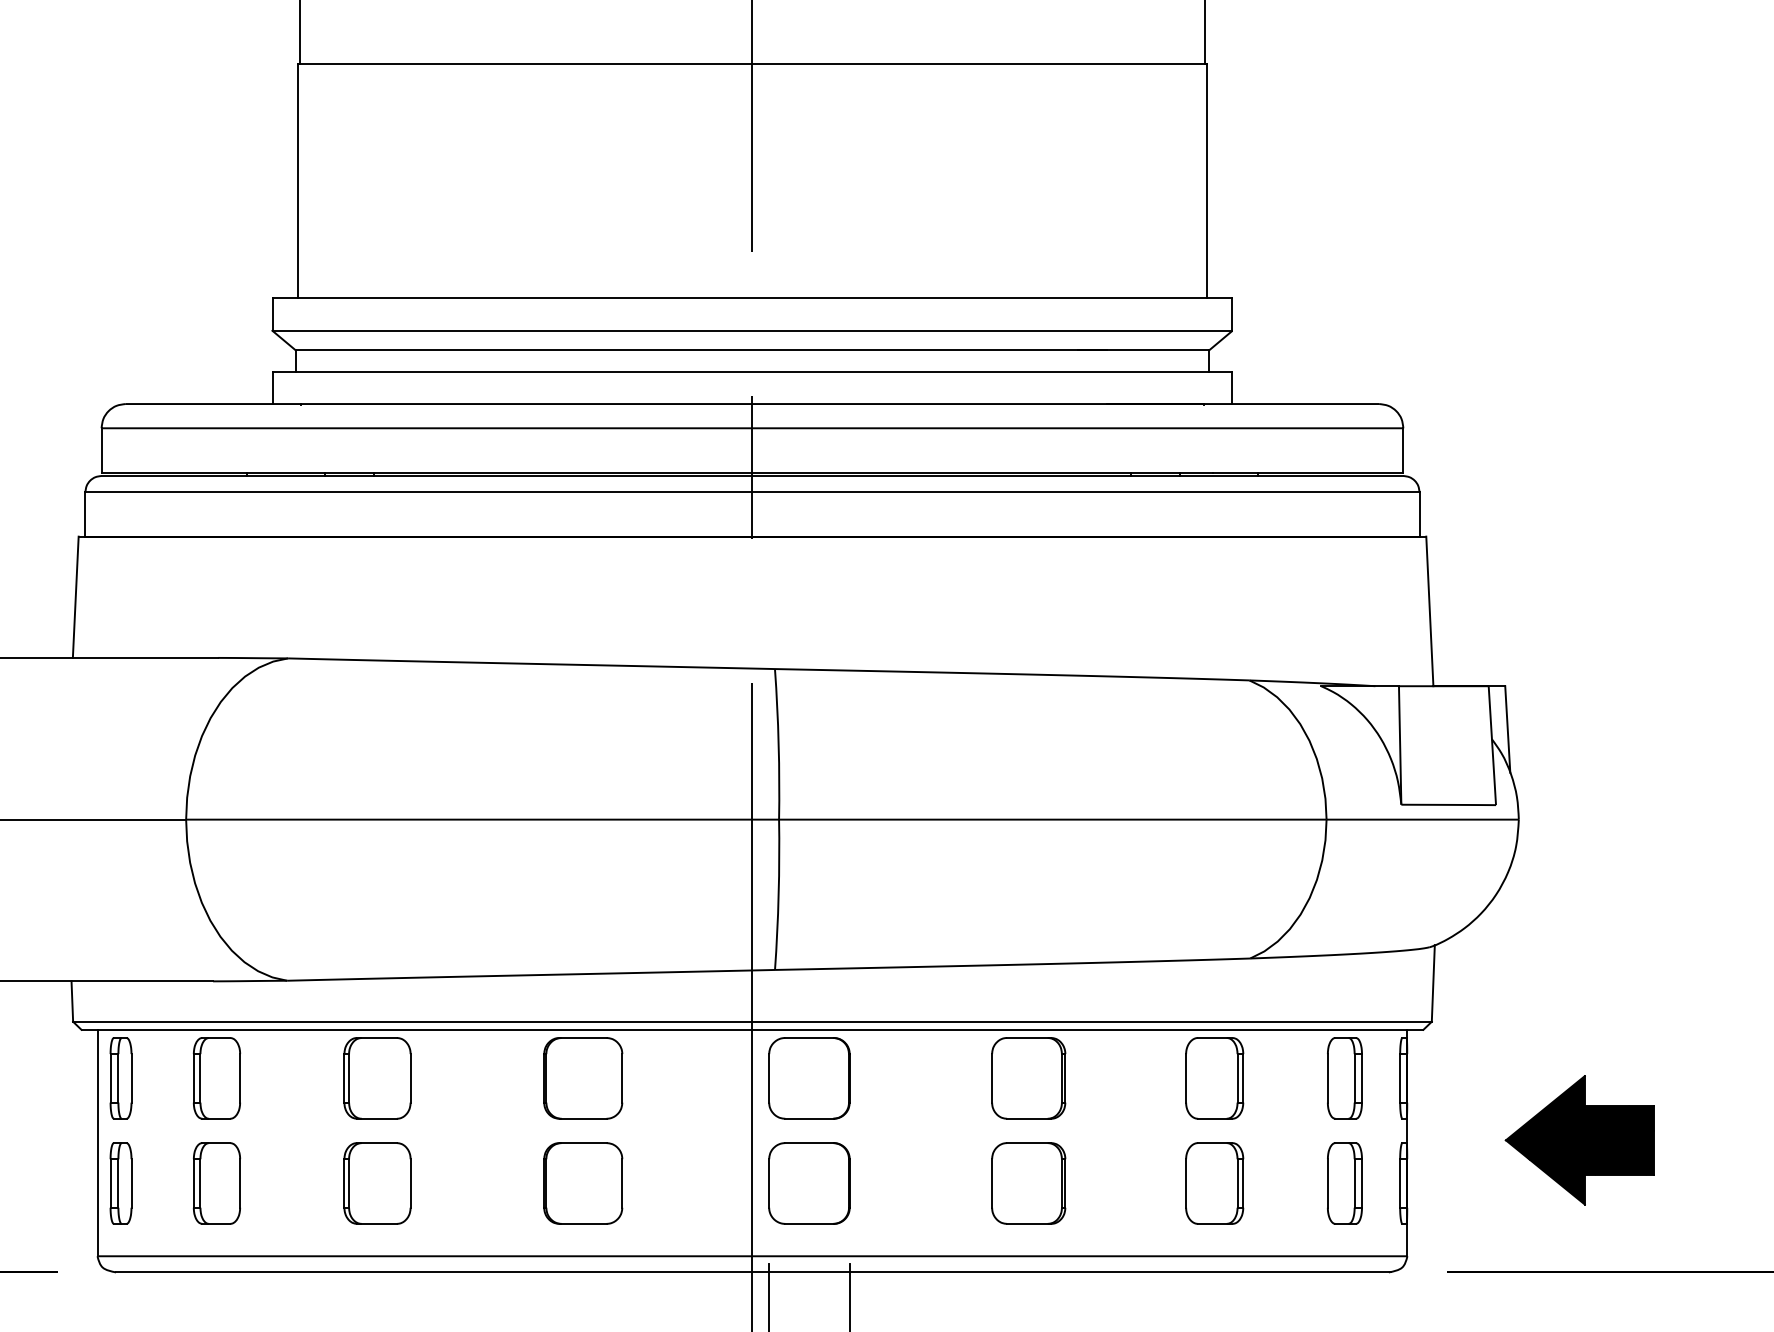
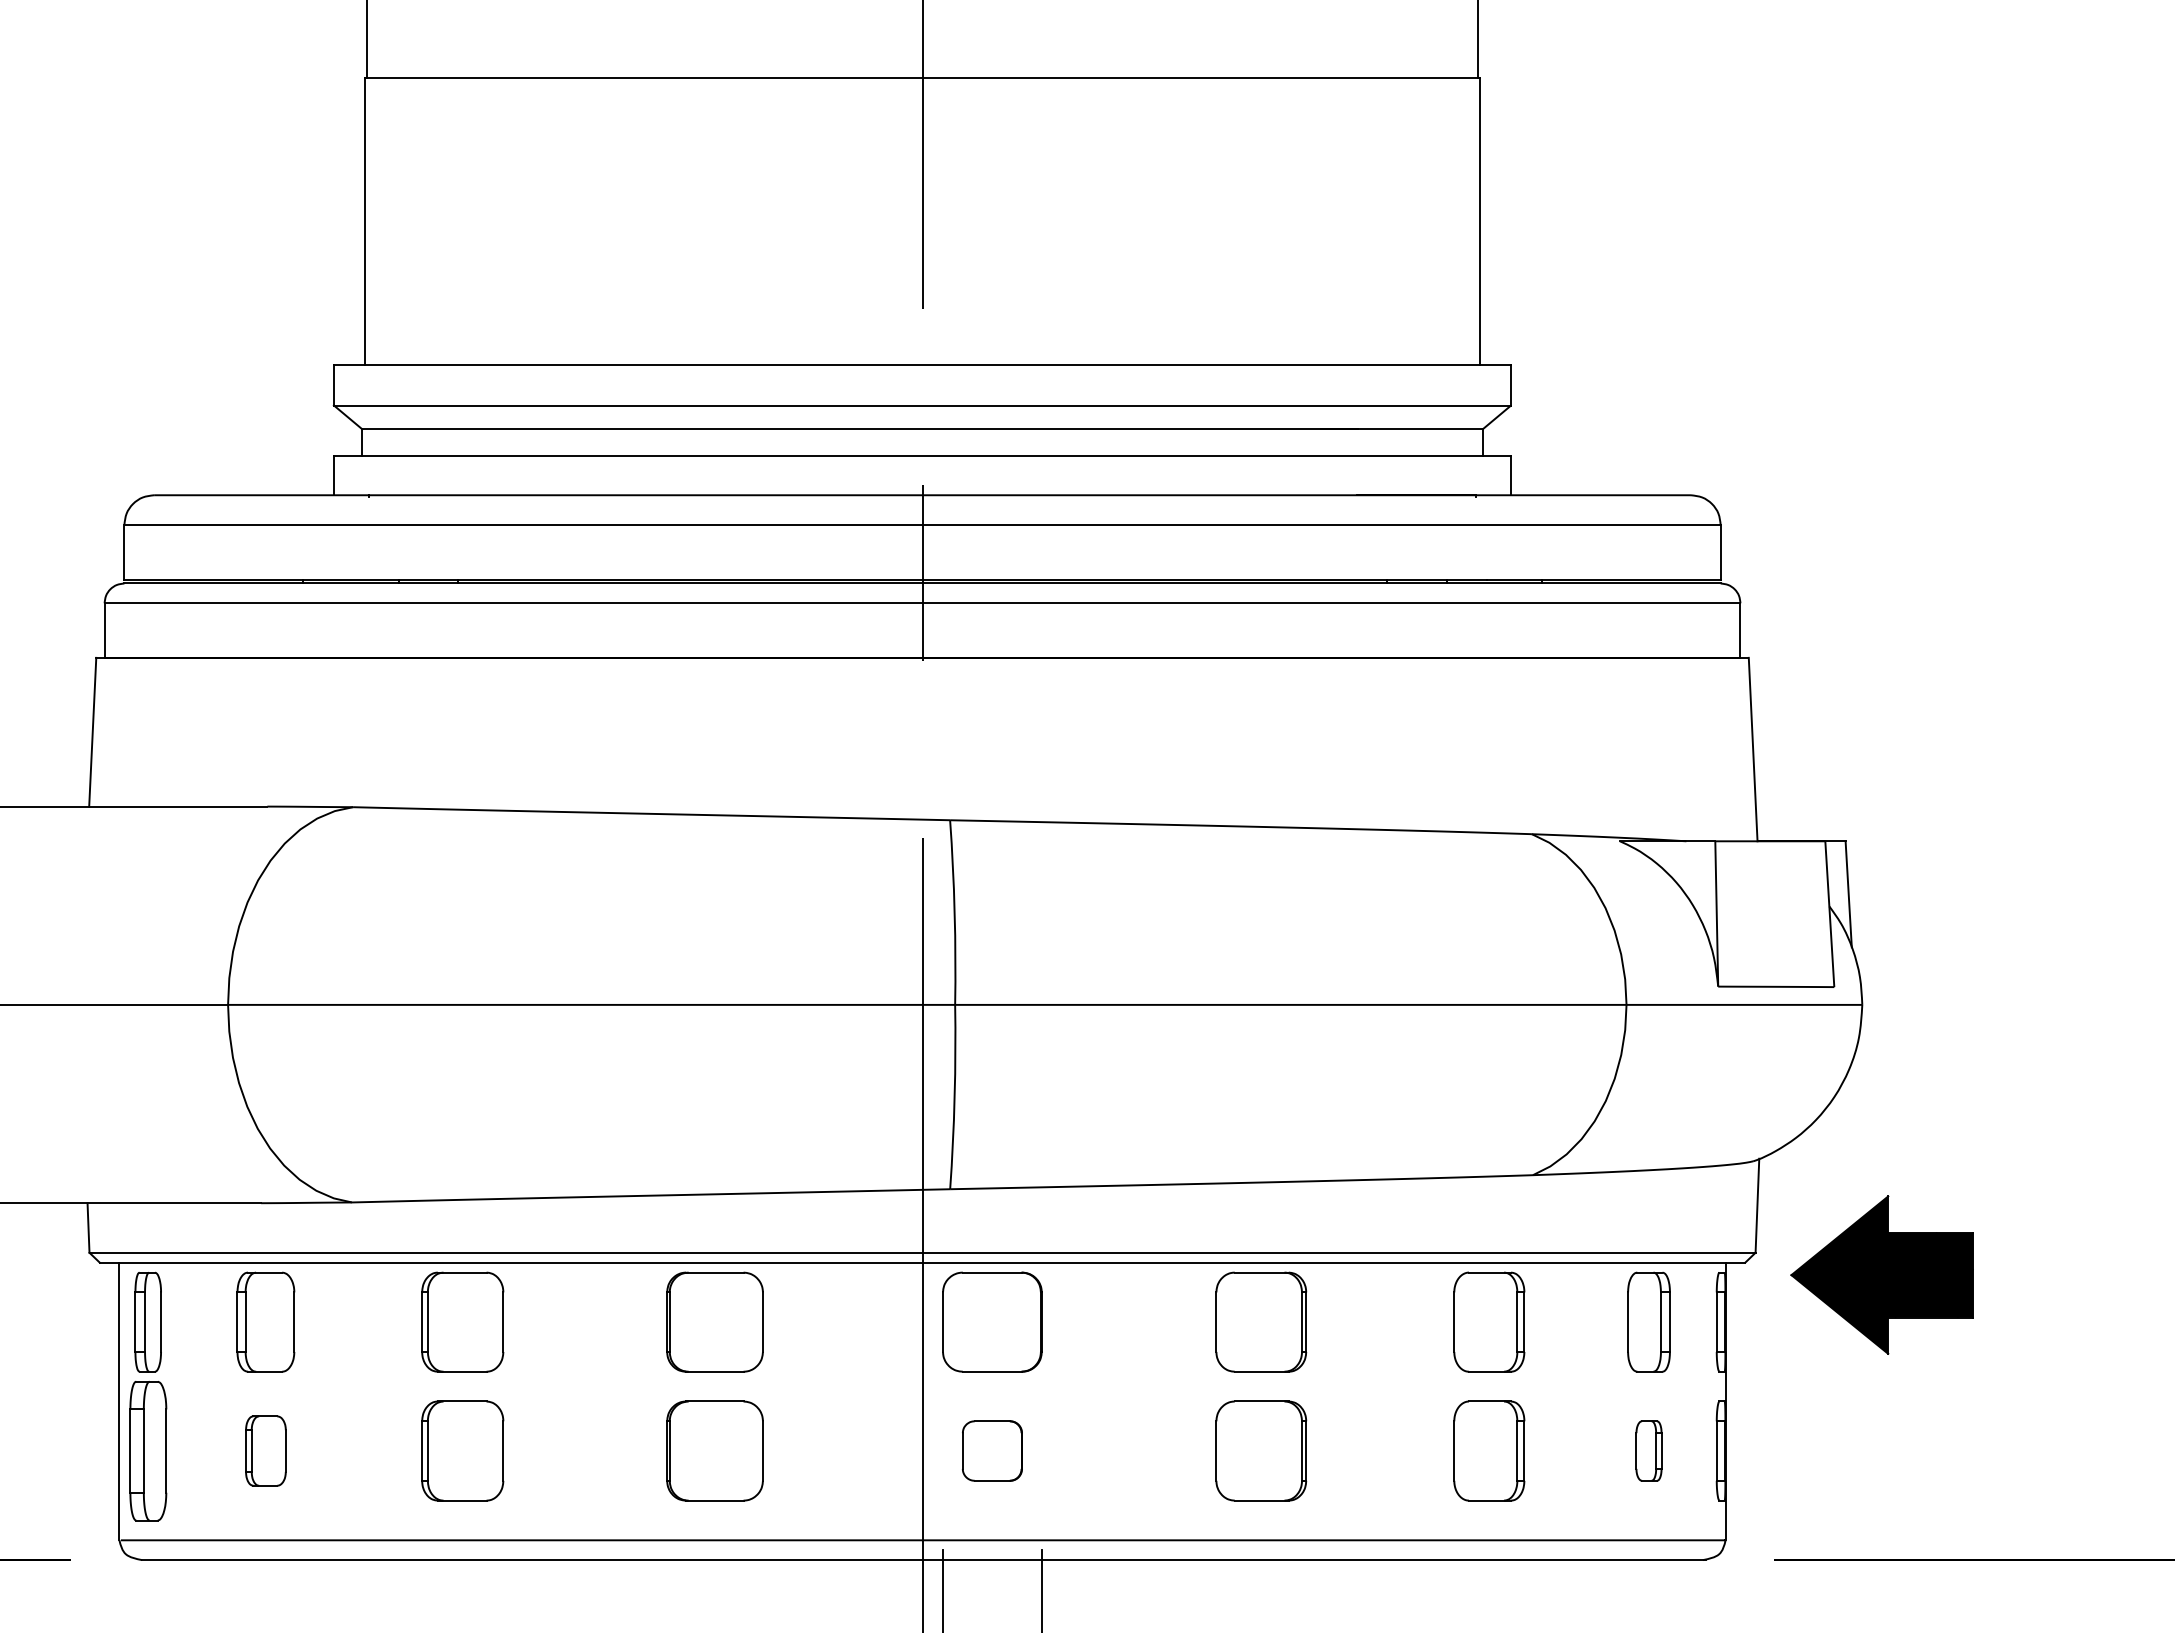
part: (1579, 1139) -> (1881, 1274), moved
part: (120, 1183) -> (147, 1450), size x1.4
part: (216, 1183) -> (265, 1450), size x0.7
part: (809, 1183) -> (992, 1450), size x0.6
part: (1344, 1183) -> (1648, 1450), size x0.6

